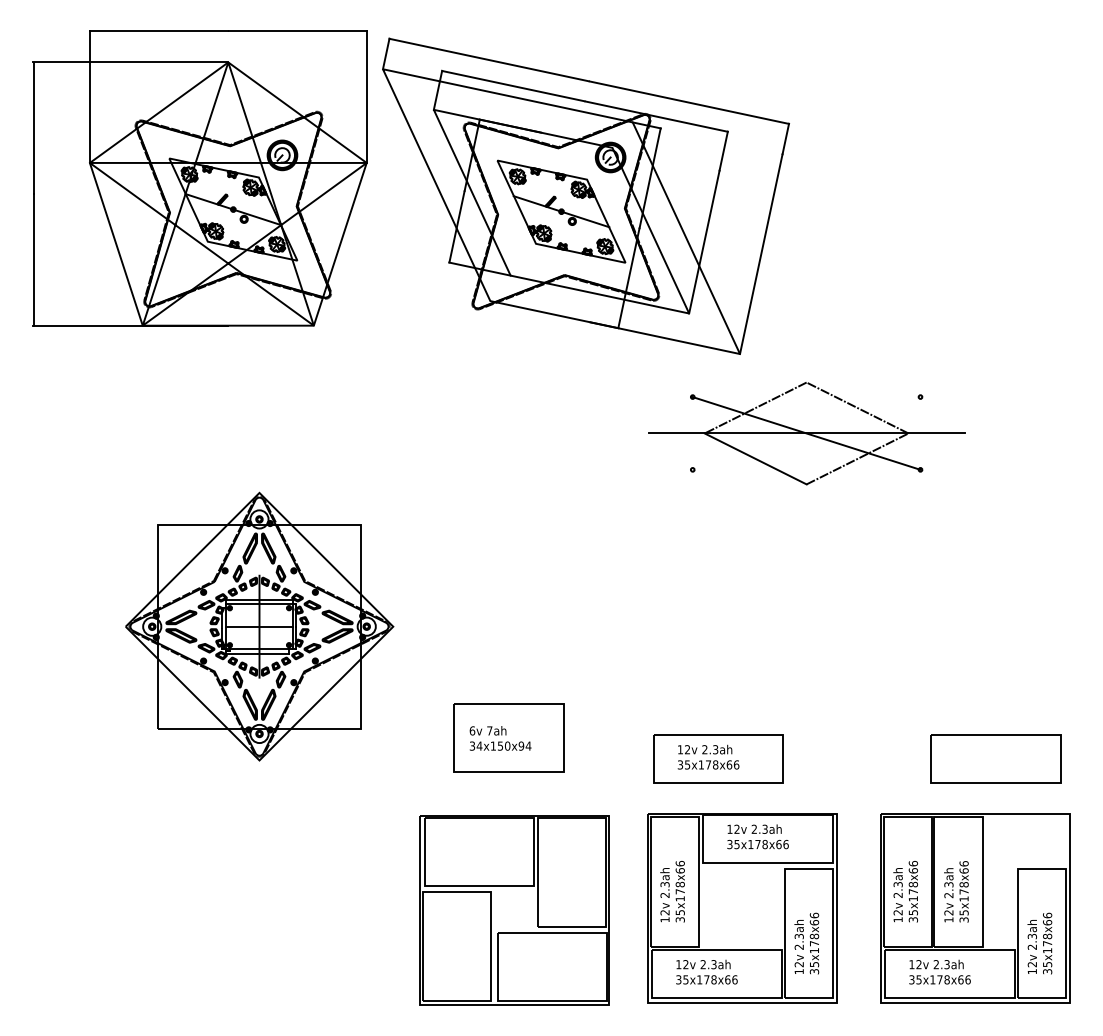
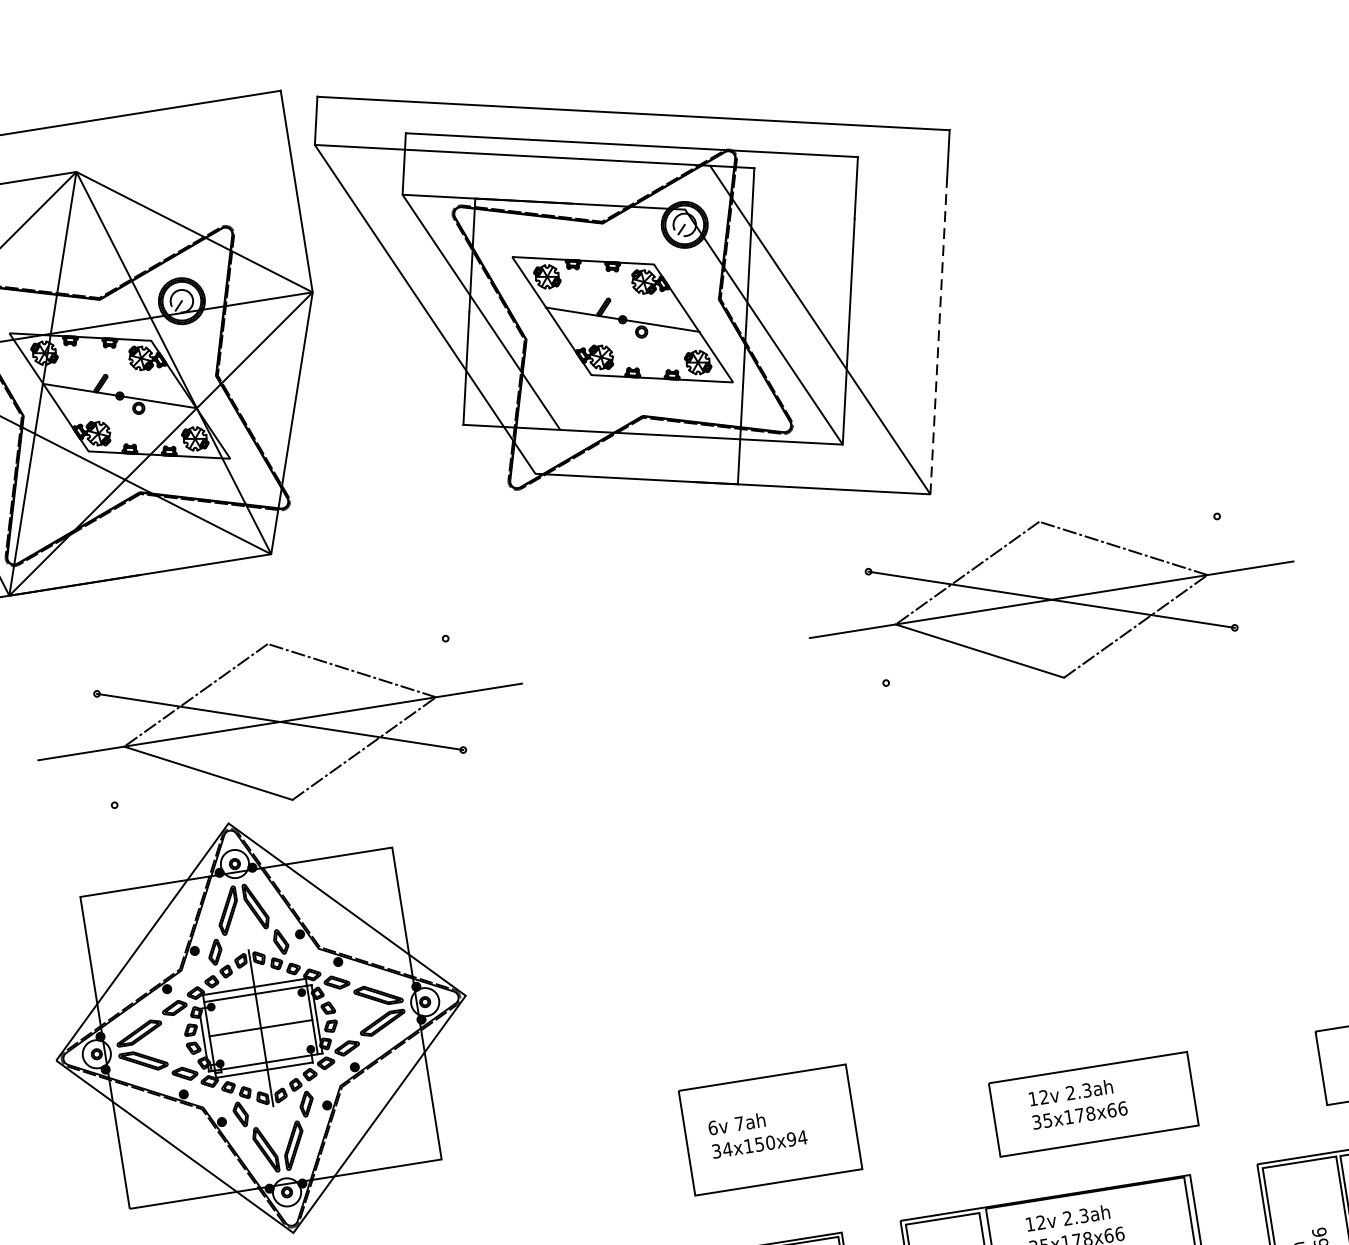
line: (761, 253) -> (938, 335), solid -> dashed
part: (302, 433) -> (279, 722), added
part: (508, 737) -> (769, 1129), moved
part: (718, 758) -> (1093, 1103), moved

